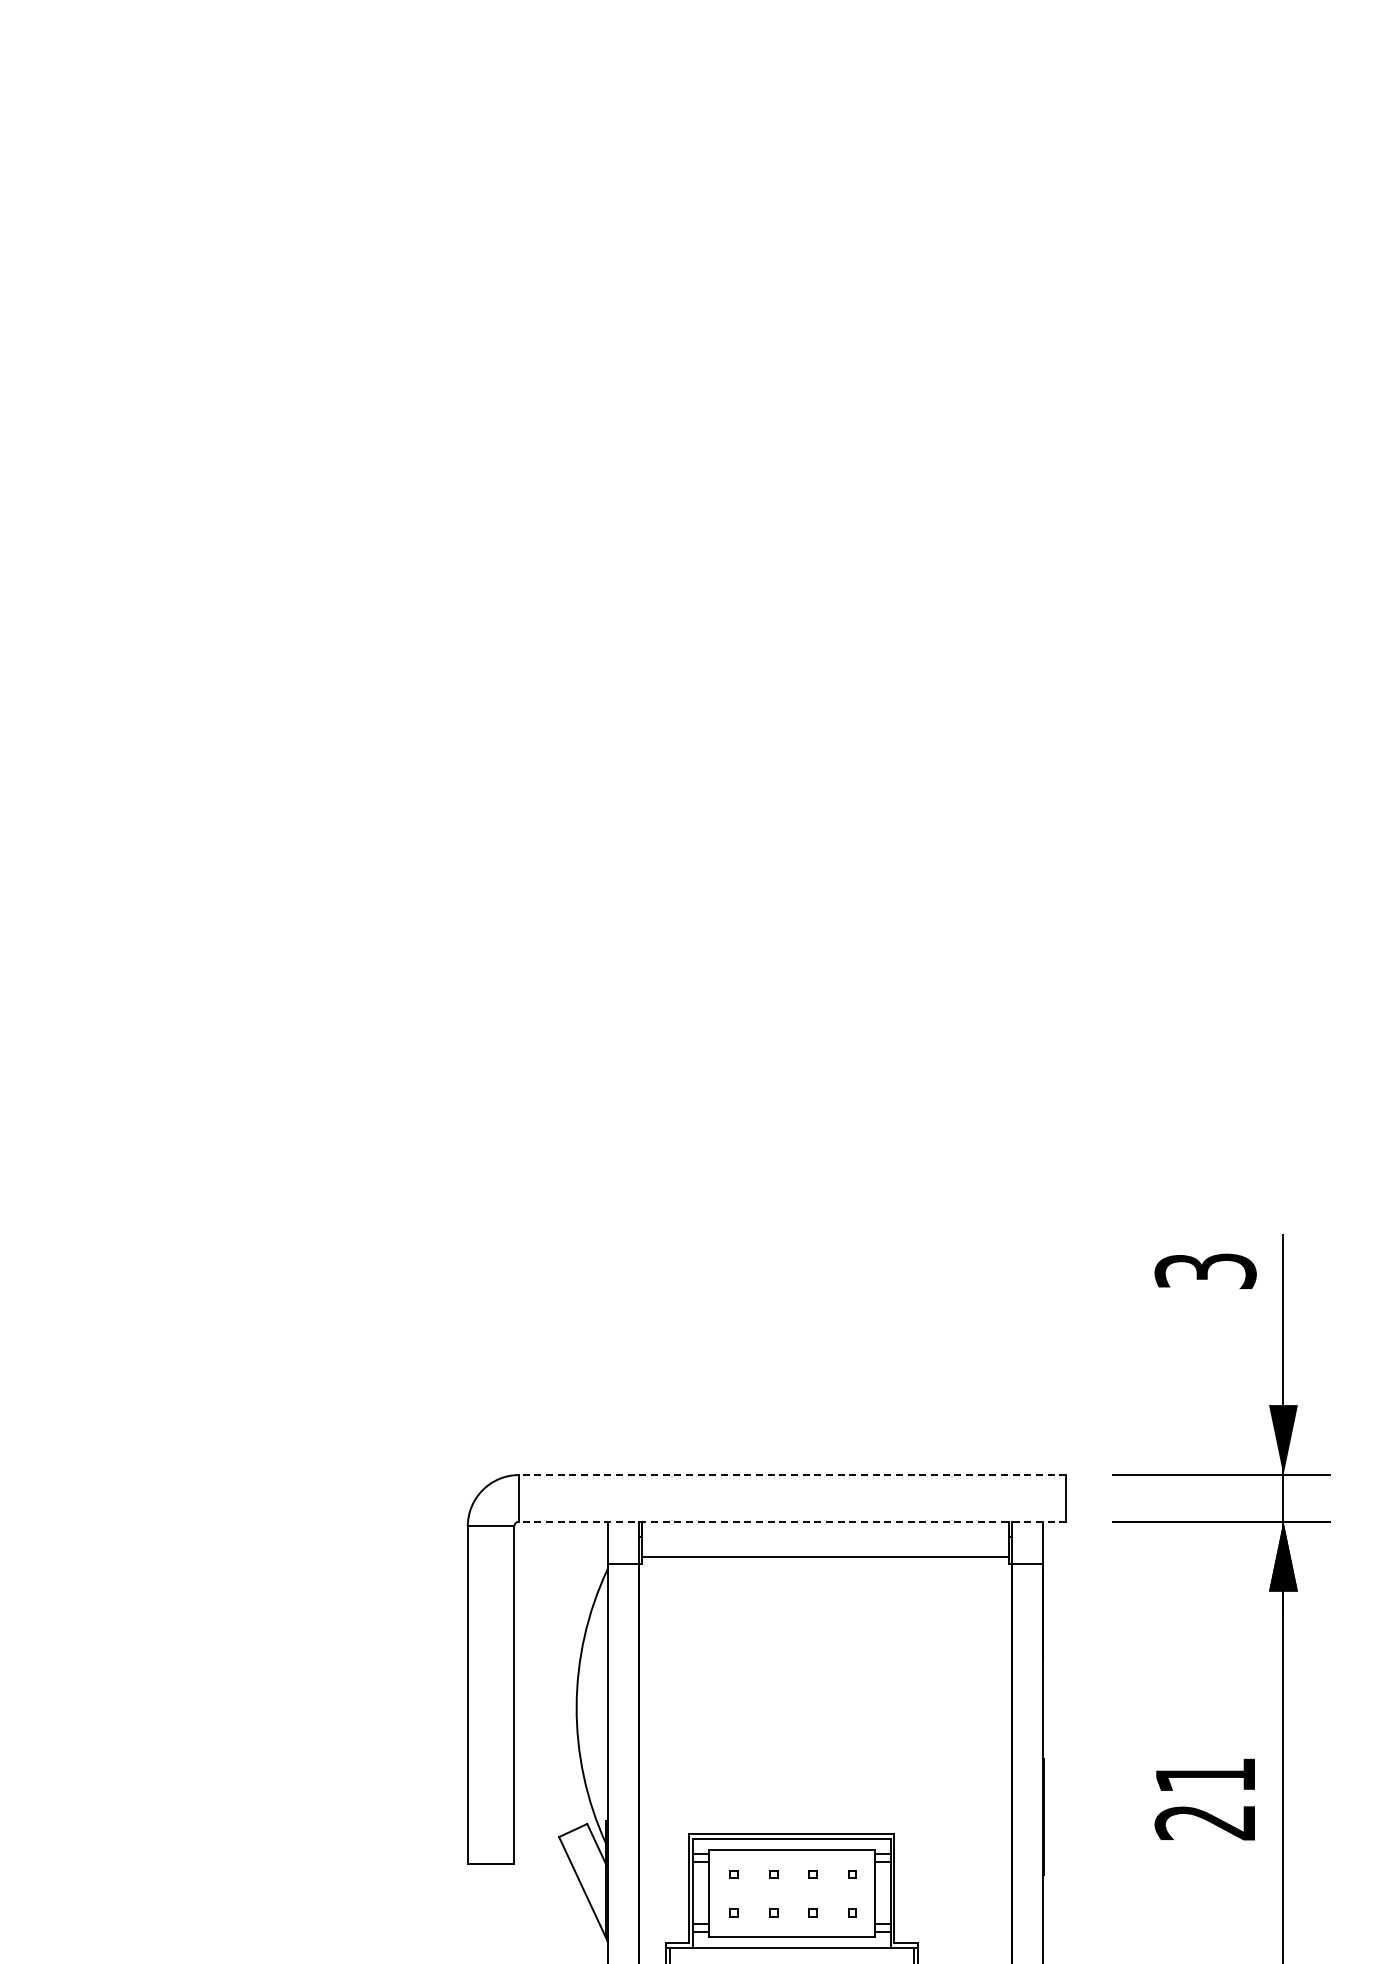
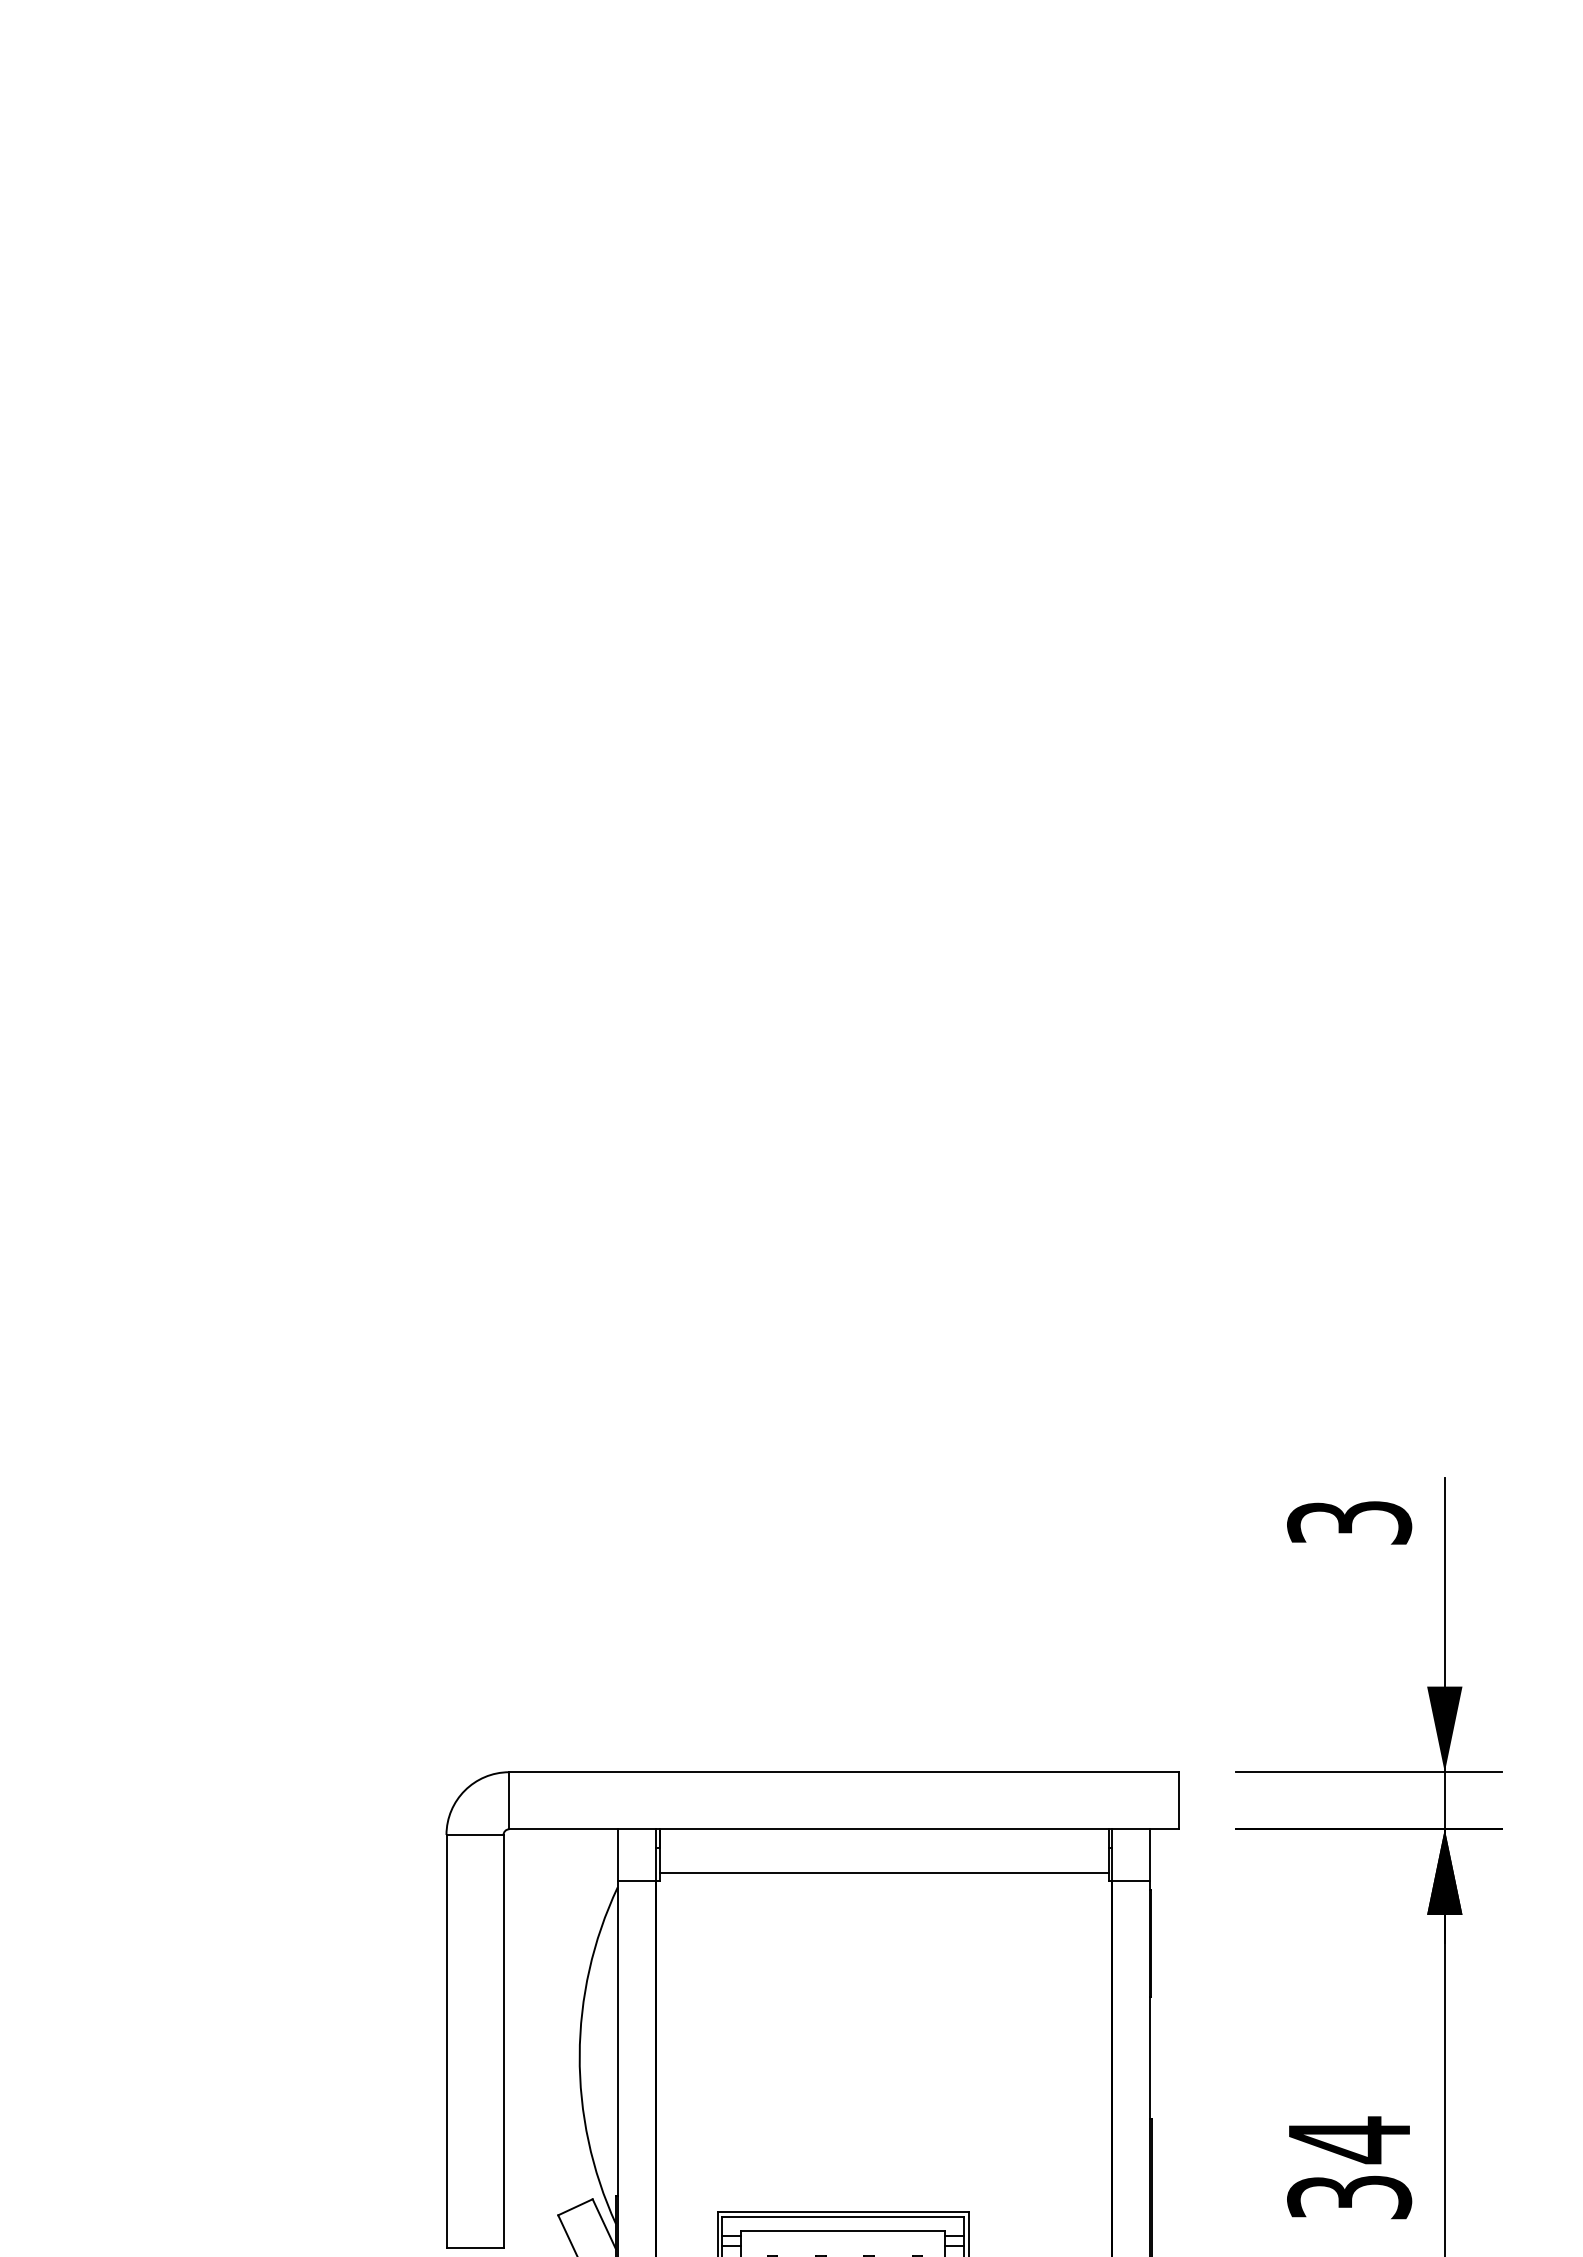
line: (792, 1475) -> (843, 1772), dashed -> solid
line: (792, 1521) -> (843, 1829), dashed -> solid
text: (1205, 1798) -> (1349, 2168), 21 -> 34

